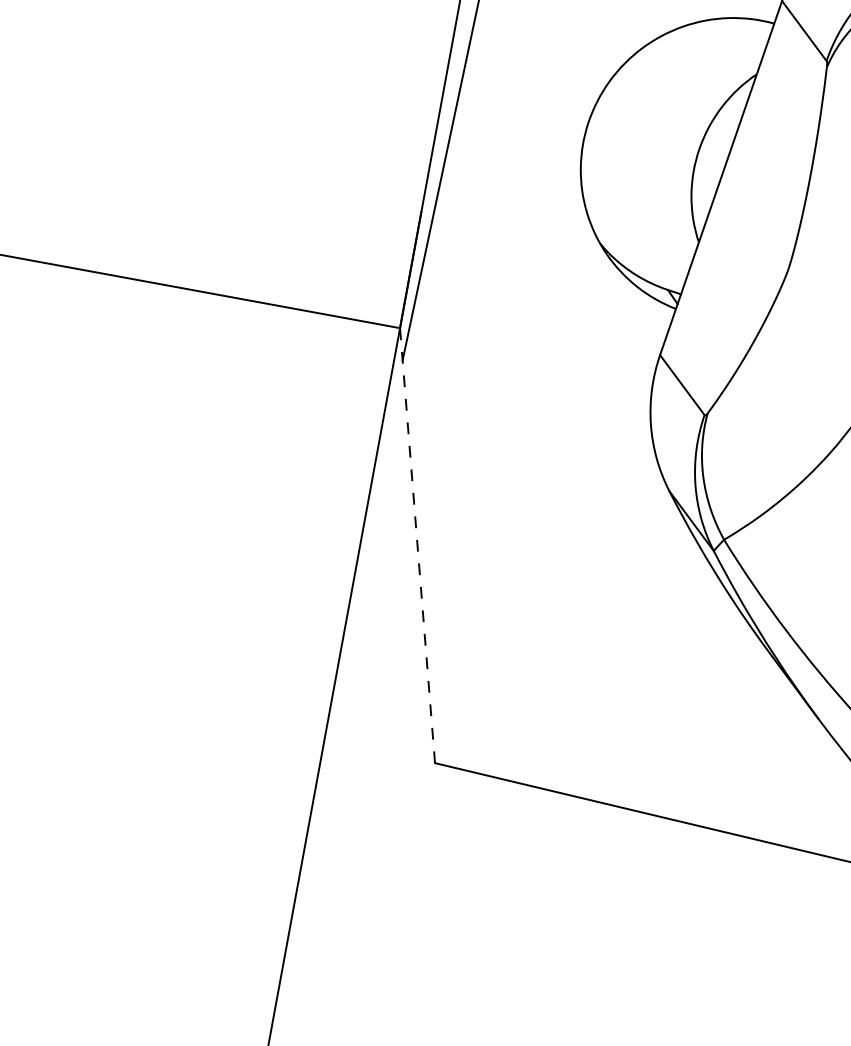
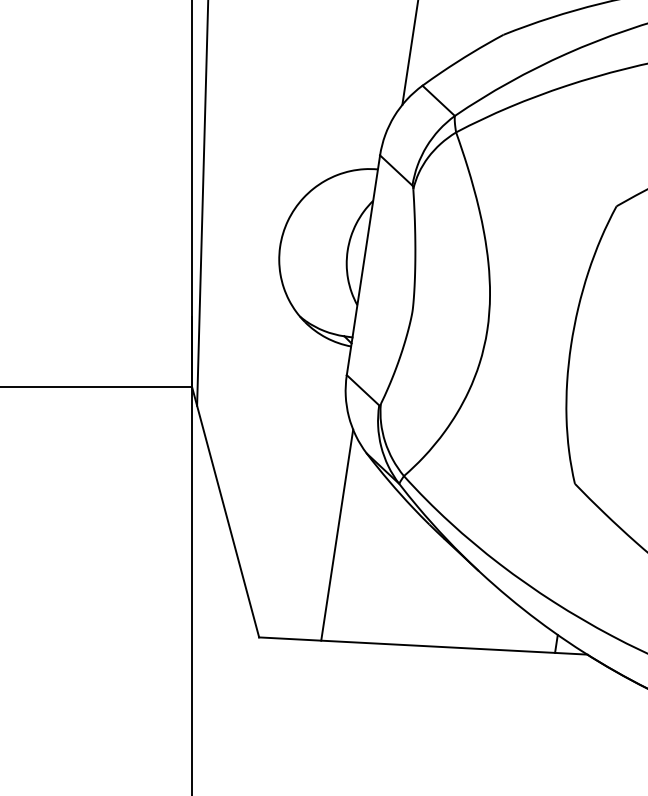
line: (417, 544) -> (225, 511), dashed -> solid
line: (596, 616) -> (337, 534), added

